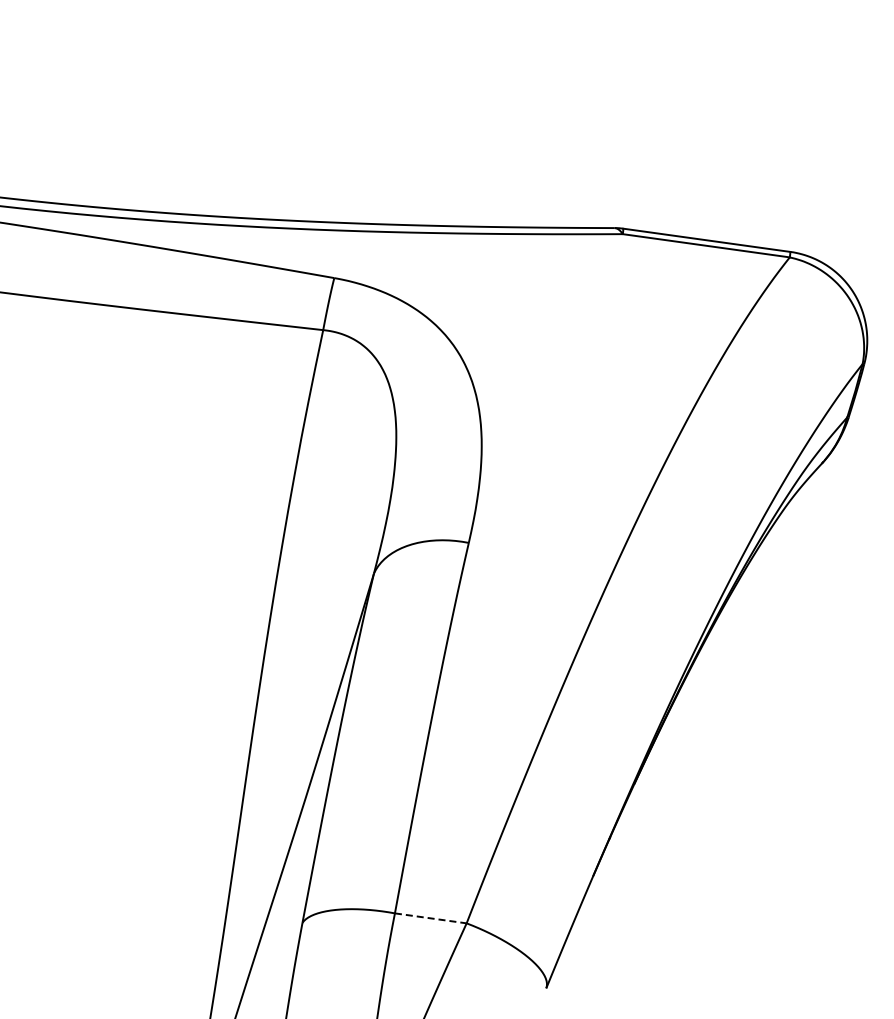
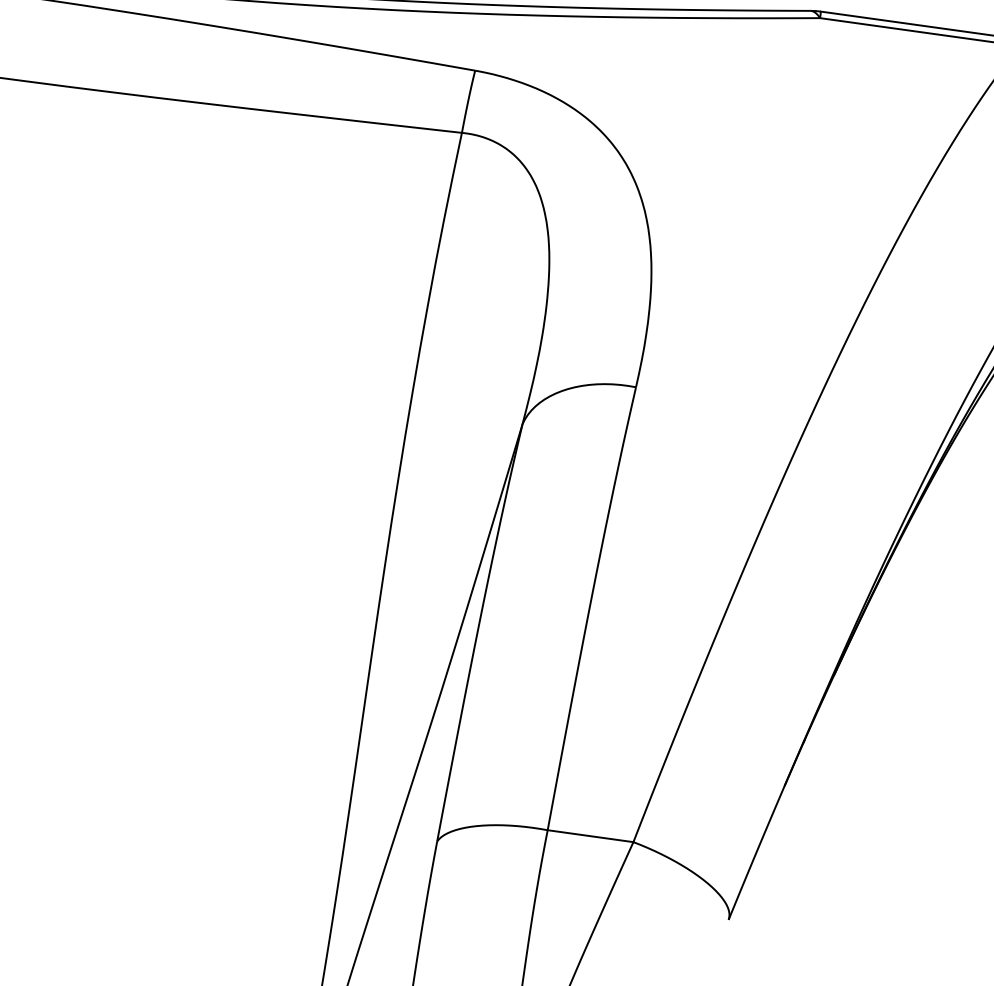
line: (431, 918) -> (591, 836), dashed -> solid

